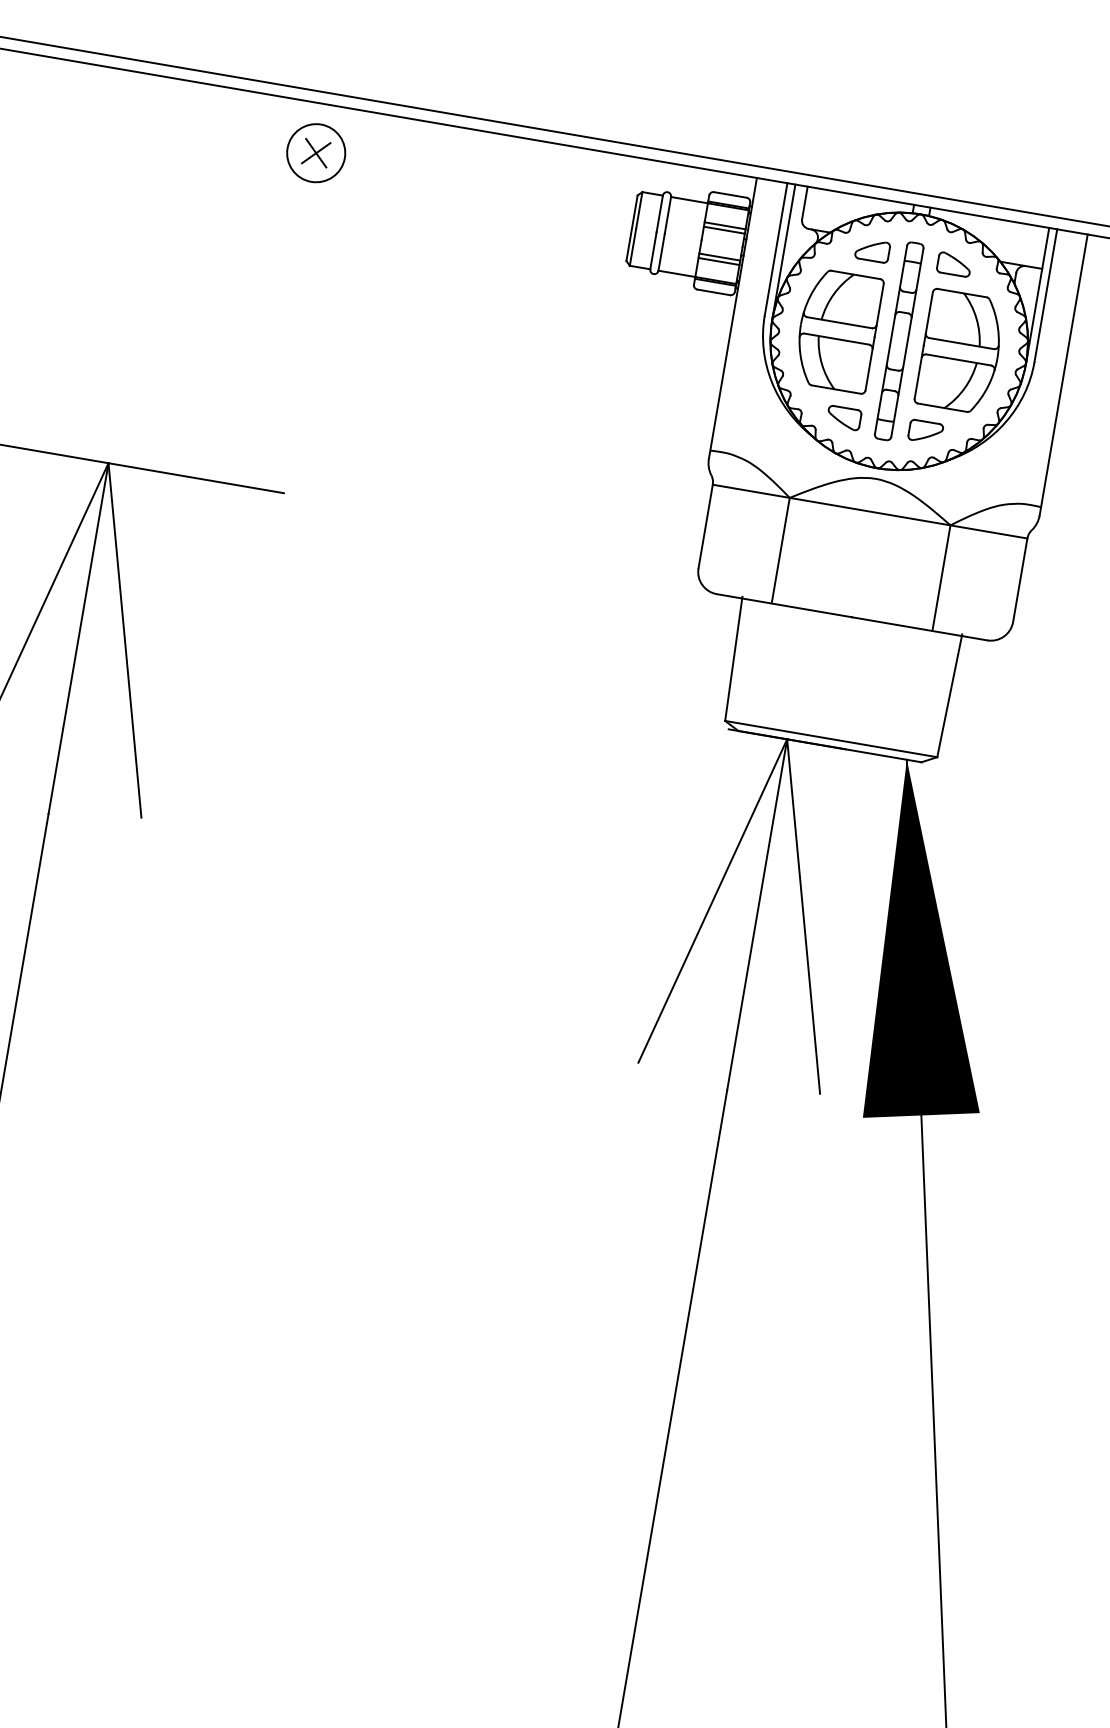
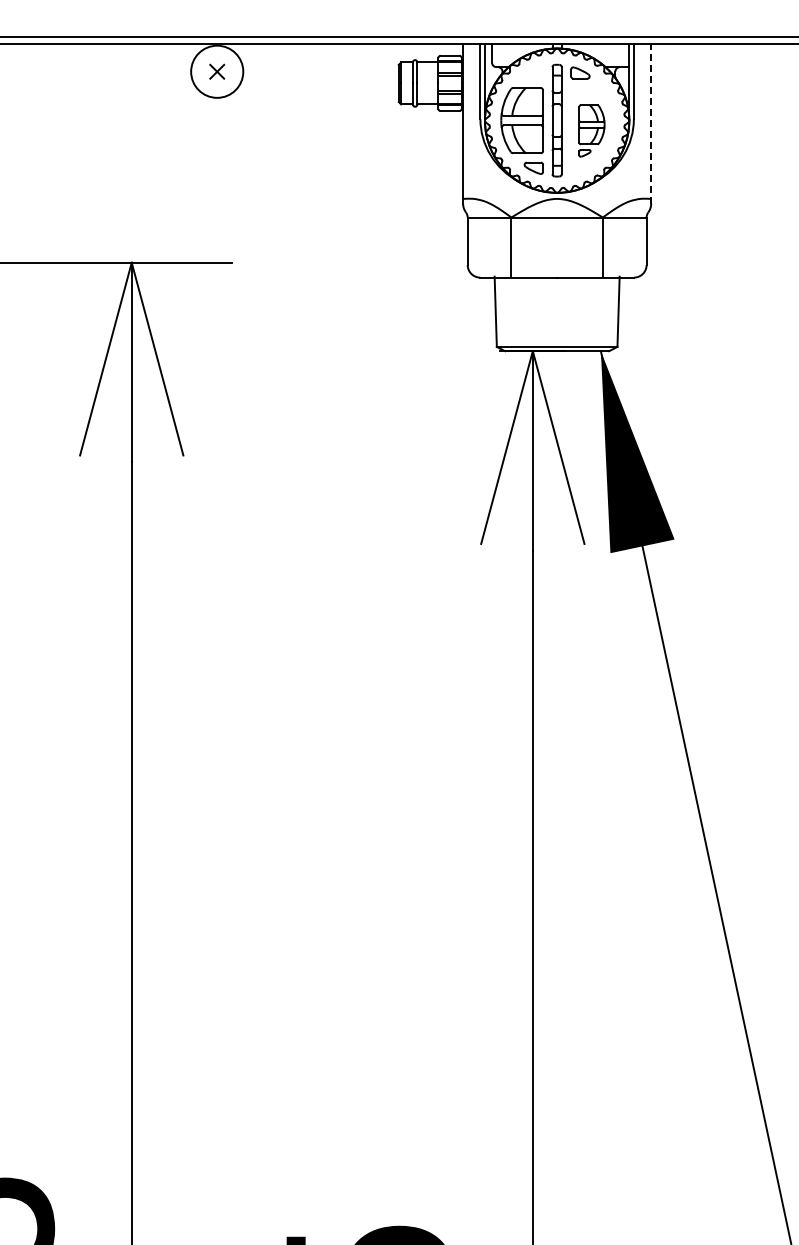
circle: (315, 152) -> (216, 71), size x1.6
part: (872, 249) -> (533, 72), removed
part: (956, 368) -> (591, 130), size x0.6
line: (1064, 374) -> (651, 123), solid -> dashed

